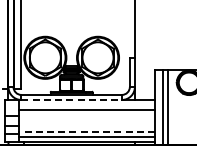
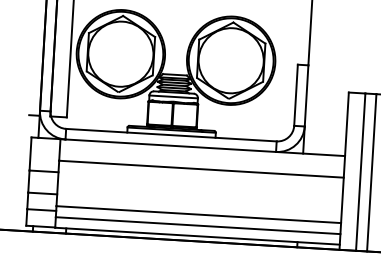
line: (72, 99) -> (172, 144), dashed -> solid
line: (86, 131) -> (197, 213), dashed -> solid

